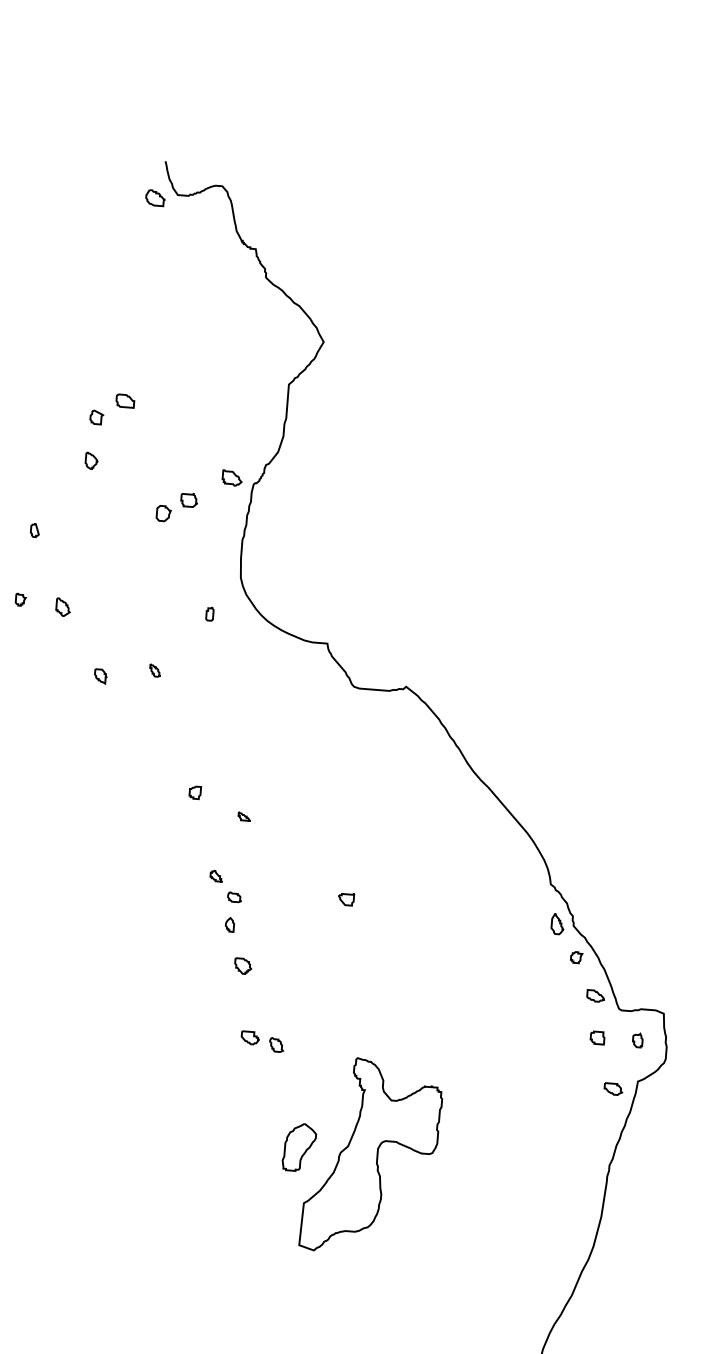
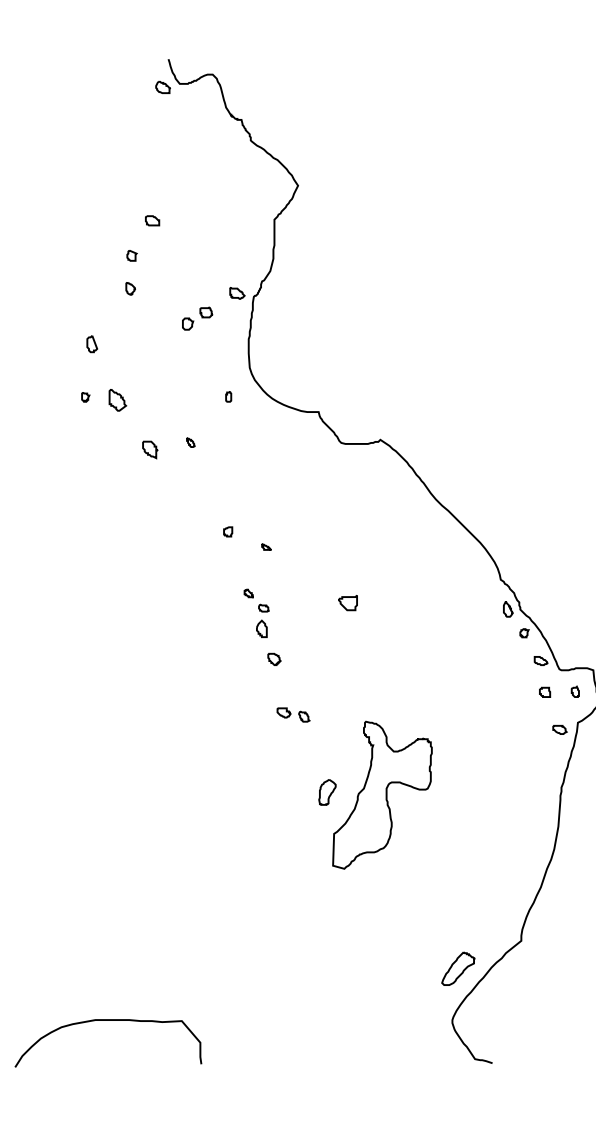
part: (125, 400) -> (152, 220), moved
part: (35, 530) -> (92, 344), size x1.6
part: (63, 607) -> (118, 400), size x1.6
part: (100, 676) -> (150, 450), size x1.6
part: (345, 898) -> (347, 602), size x1.6
part: (230, 925) -> (262, 629), size x1.6
part: (299, 1147) -> (327, 792), size x0.7

